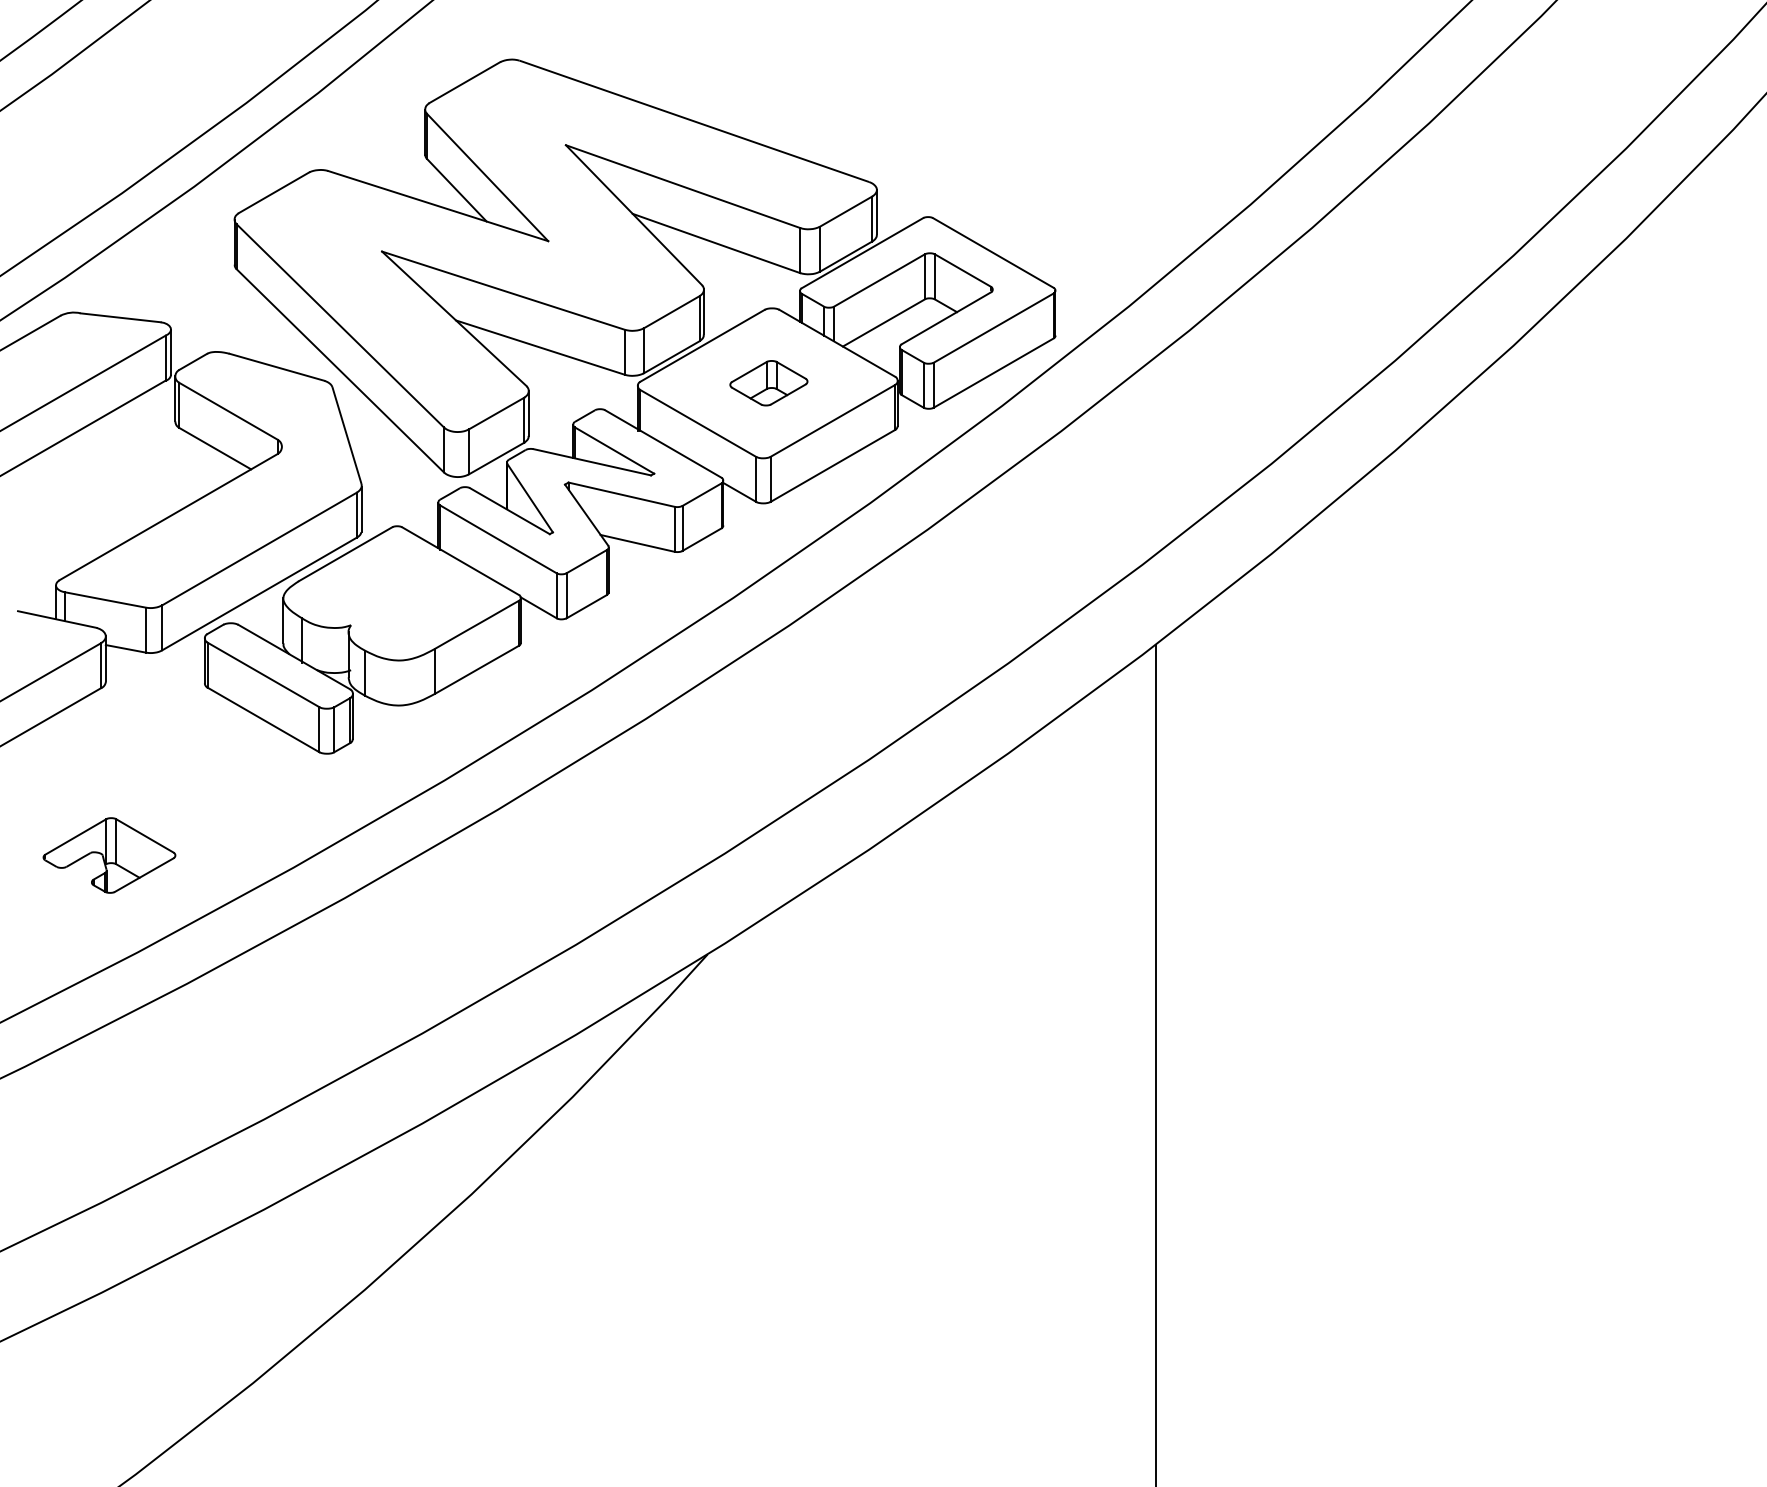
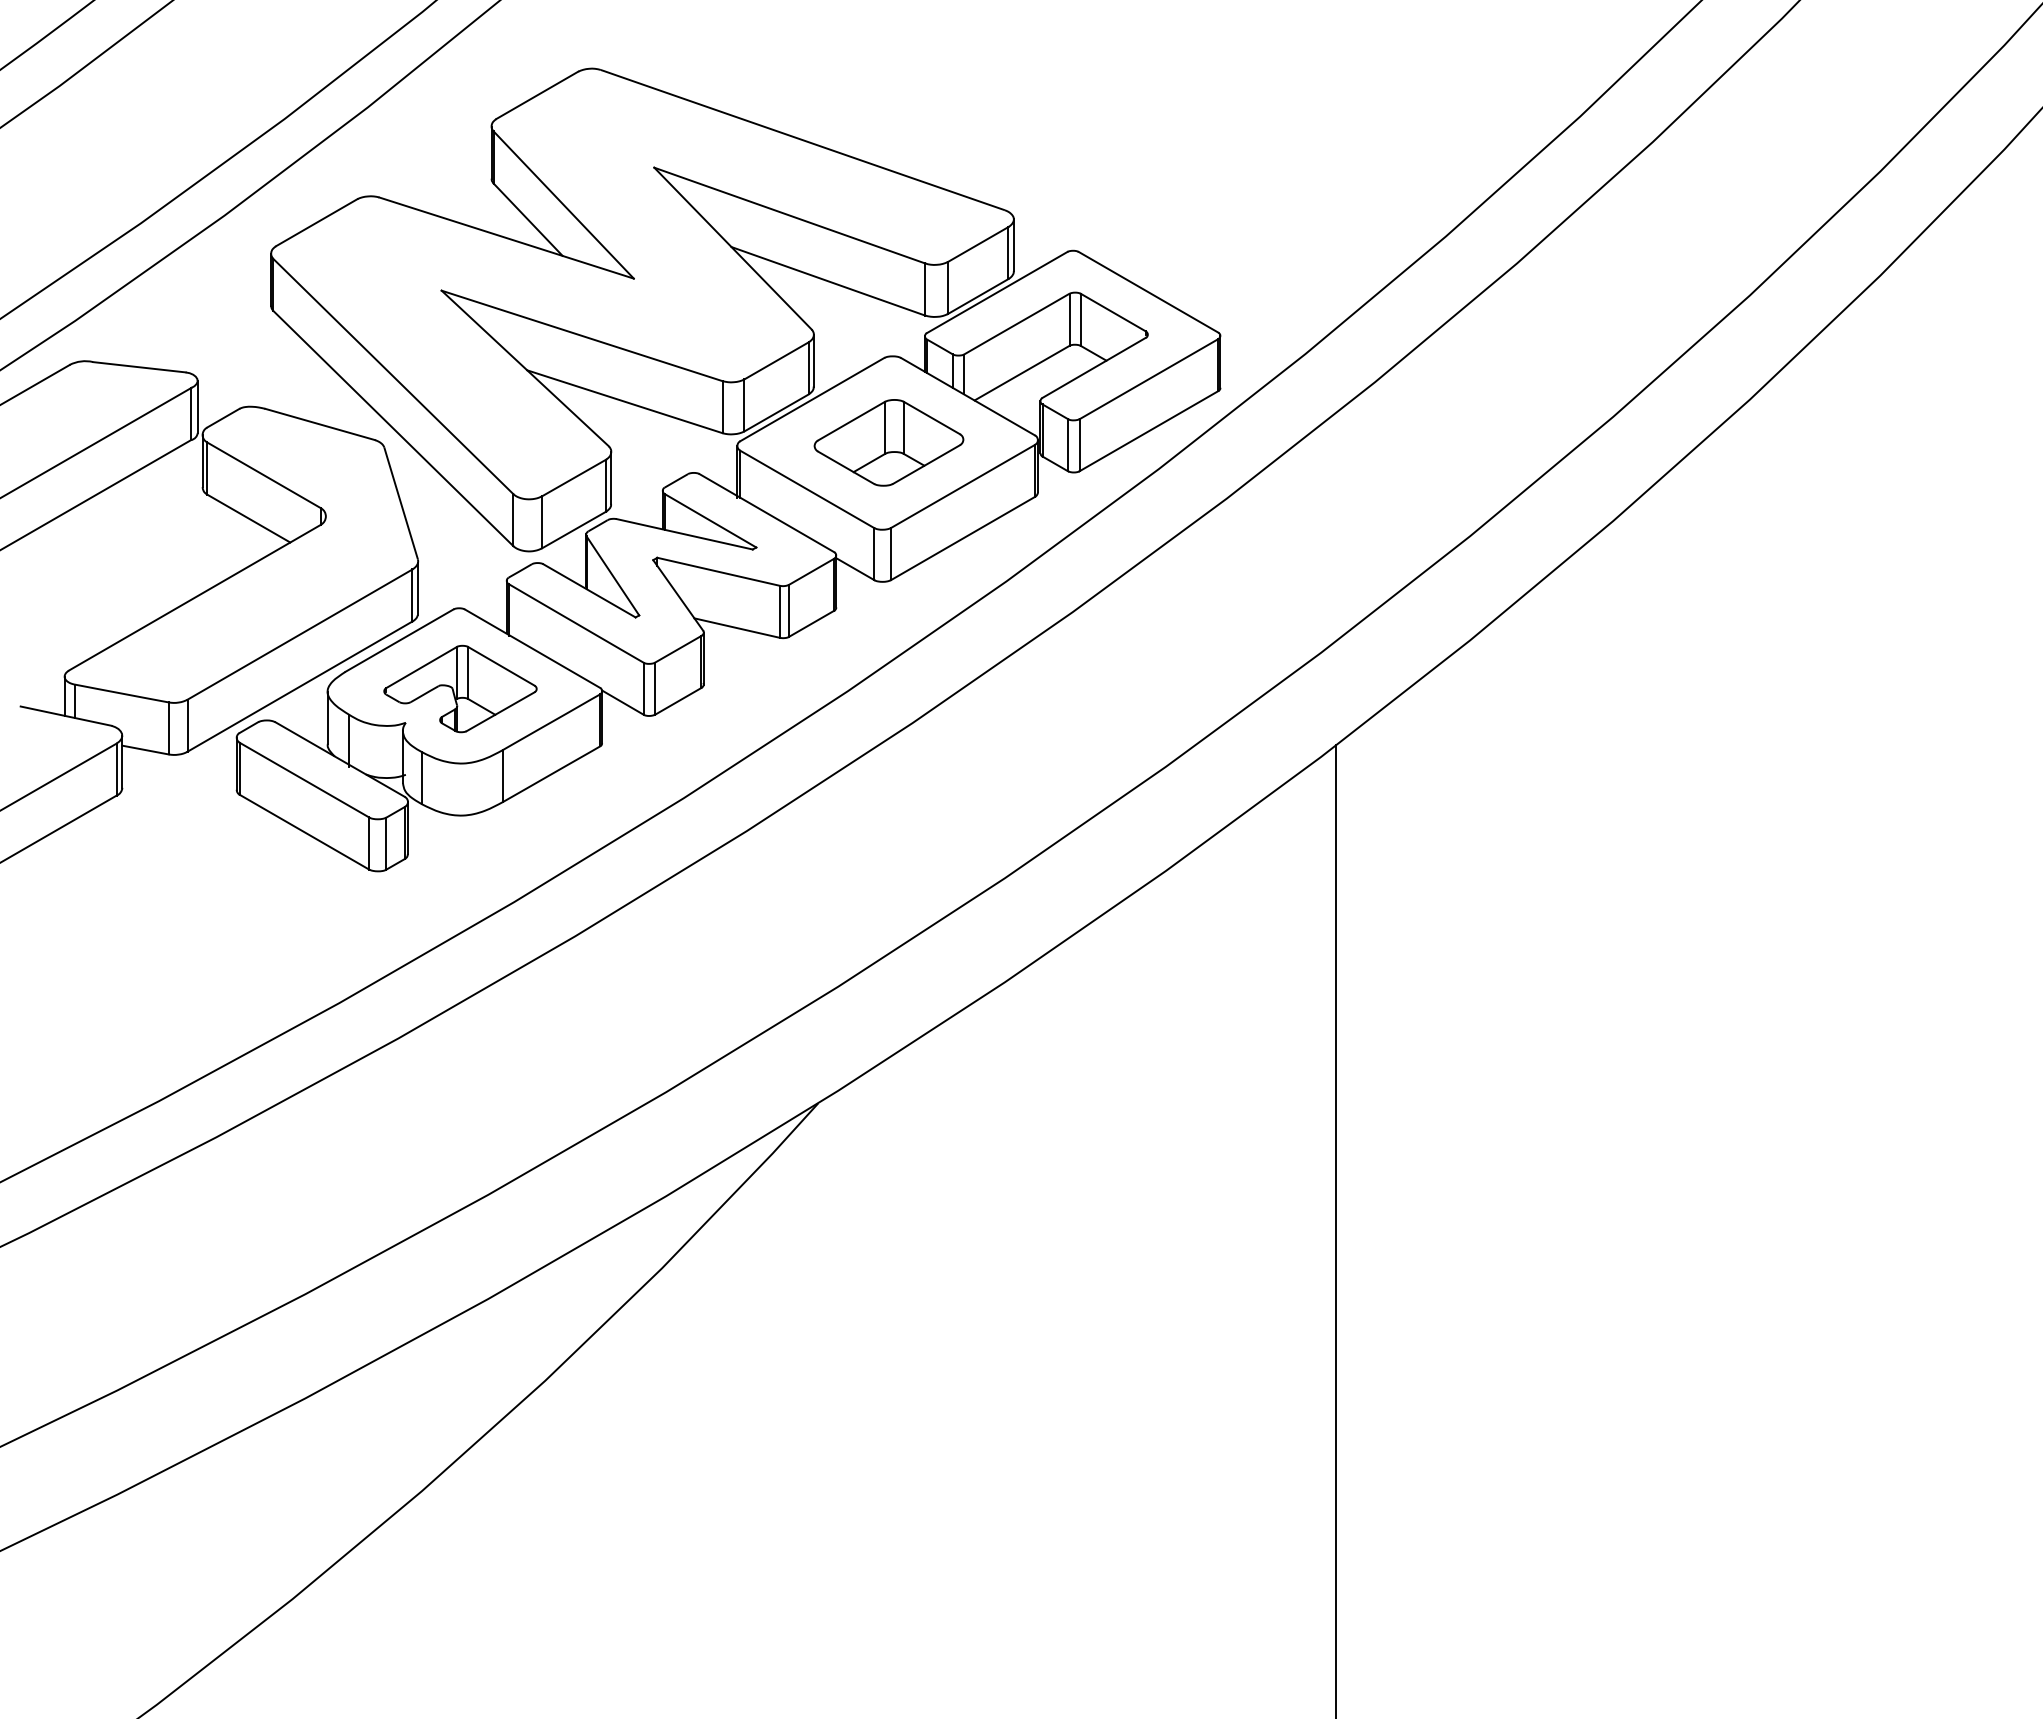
part: (768, 382) -> (888, 442), size x1.67
part: (109, 855) -> (460, 688), moved

